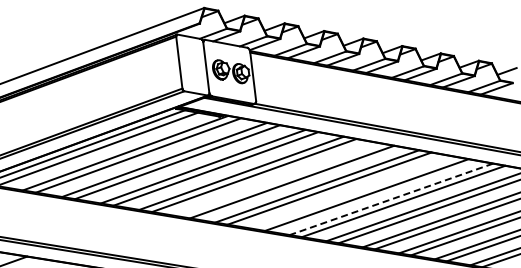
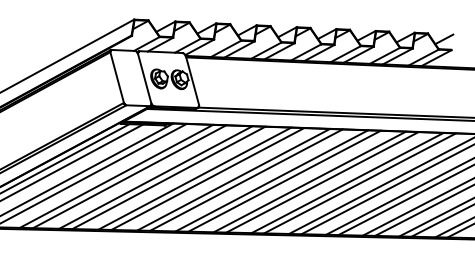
line: (279, 179) -> (233, 179), added
line: (354, 192) -> (309, 181), added
line: (391, 199) -> (347, 183), dashed -> solid

